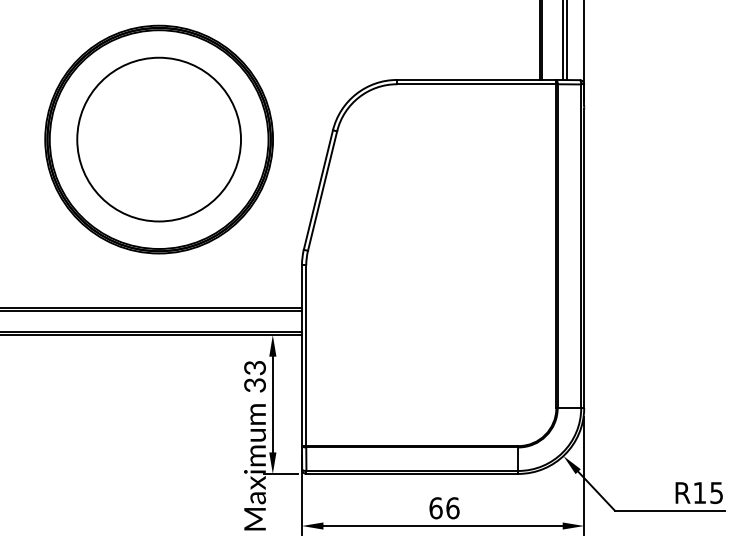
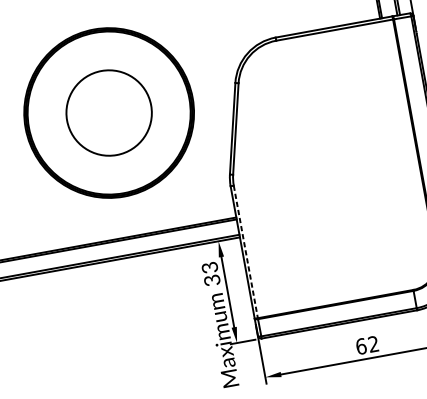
circle: (159, 139) -> (109, 112), size x0.7
line: (306, 356) -> (246, 252), solid -> dashed
text: (452, 508) -> (373, 344), 66 -> 62

